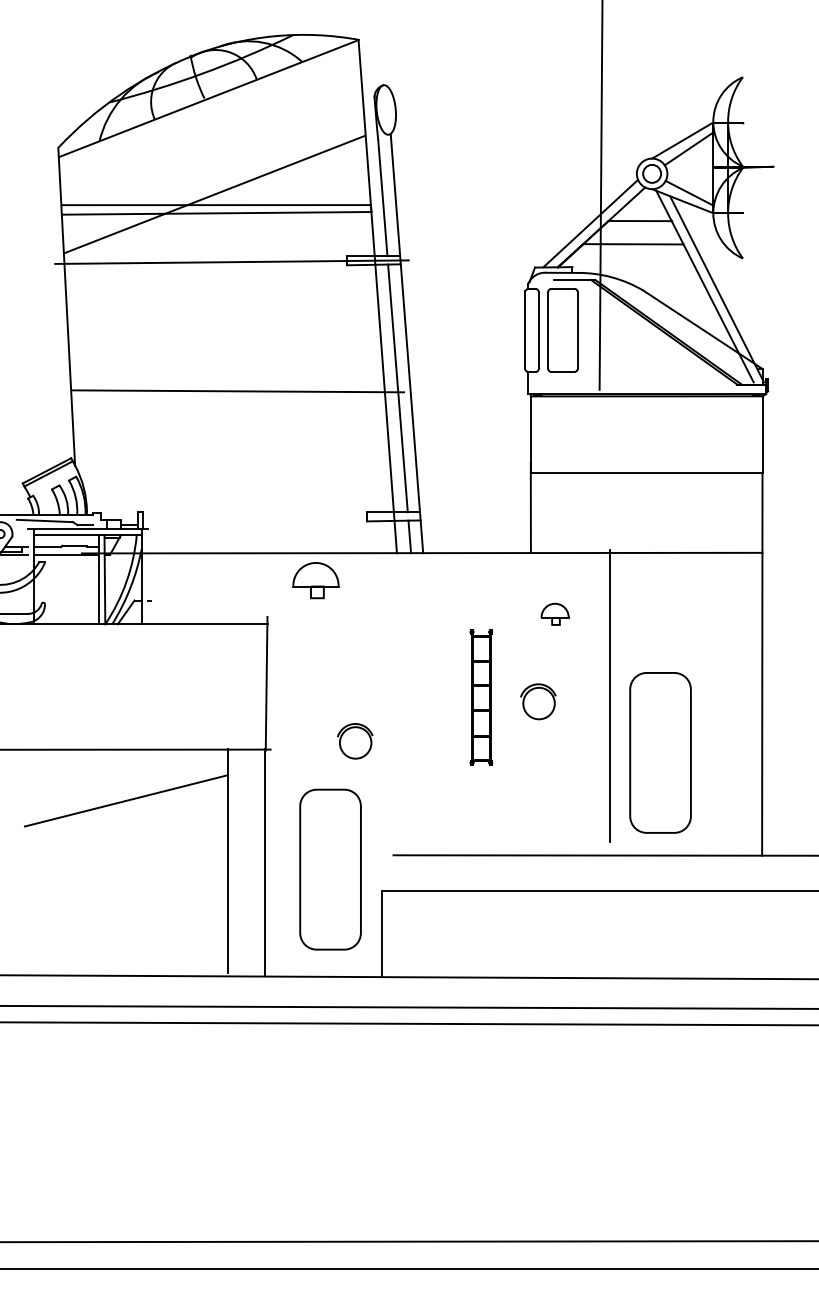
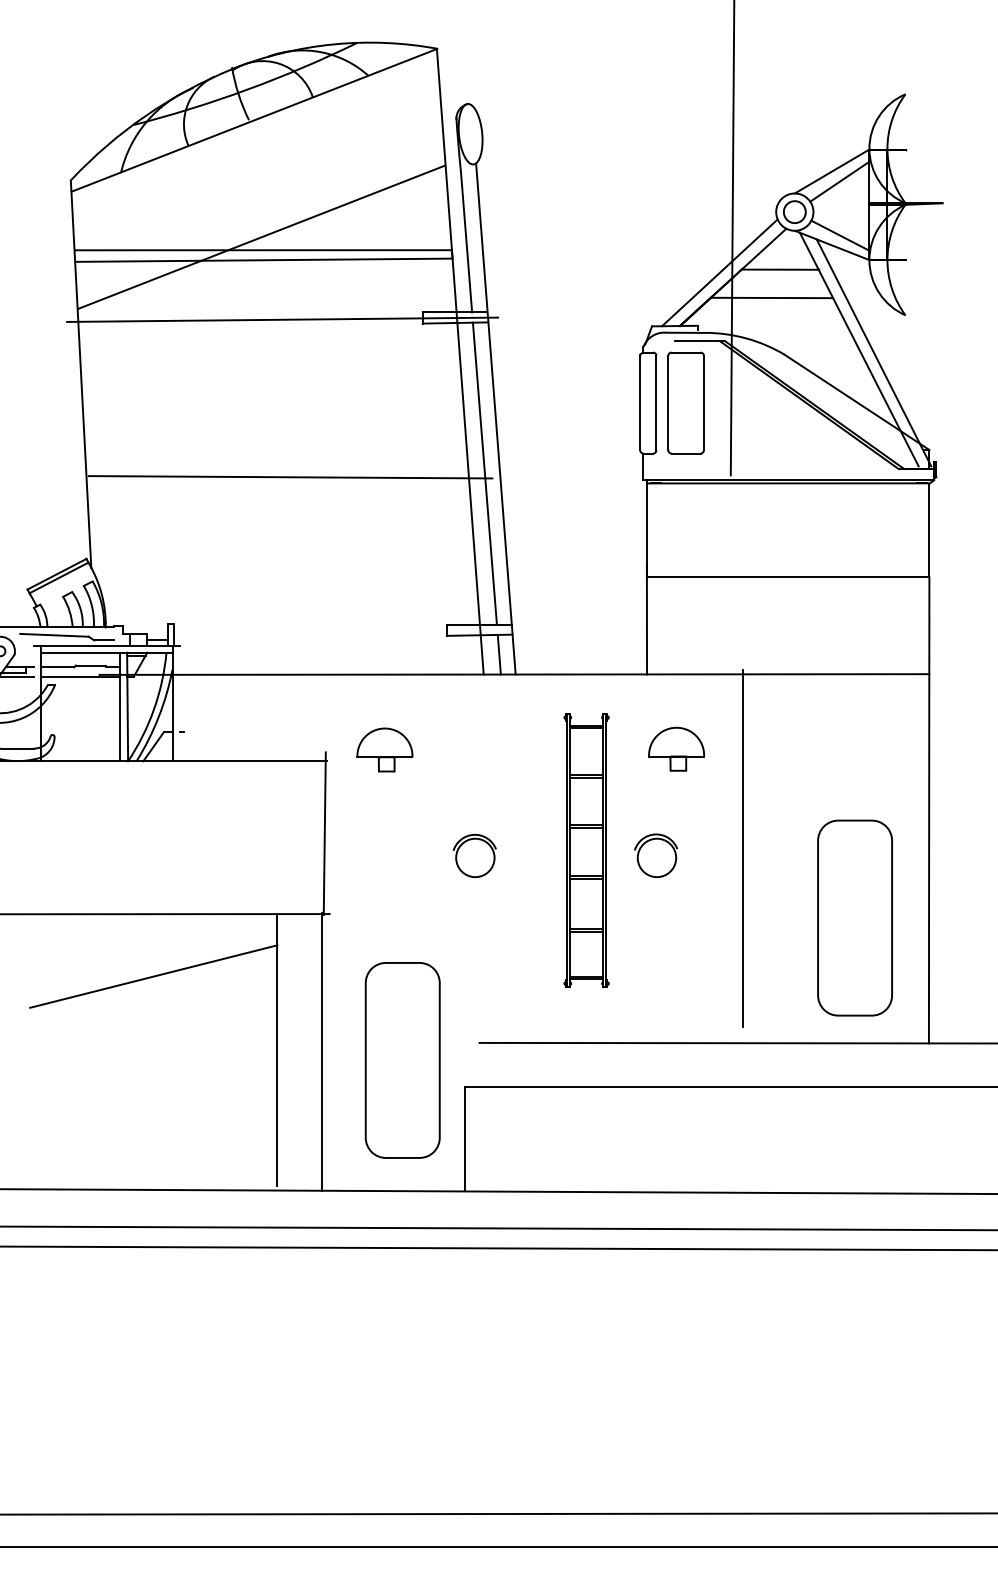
part: (315, 580) -> (384, 749), moved
part: (555, 613) -> (676, 748), size x1.67
part: (481, 697) -> (586, 850), size x1.67
part: (354, 740) -> (474, 855), moved
part: (660, 752) -> (854, 917), moved

